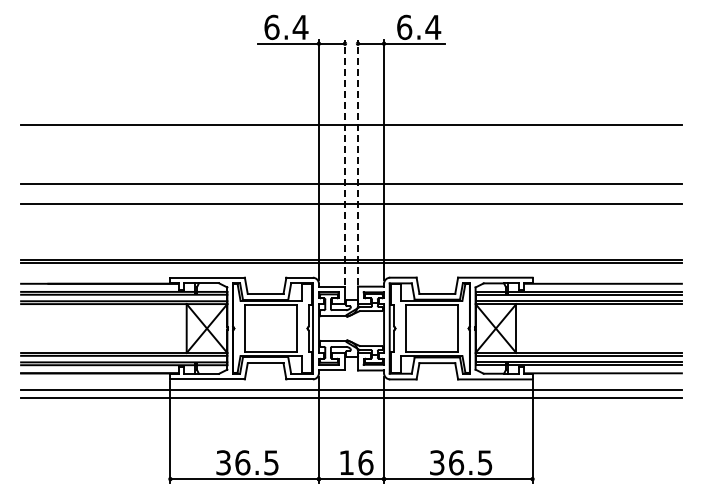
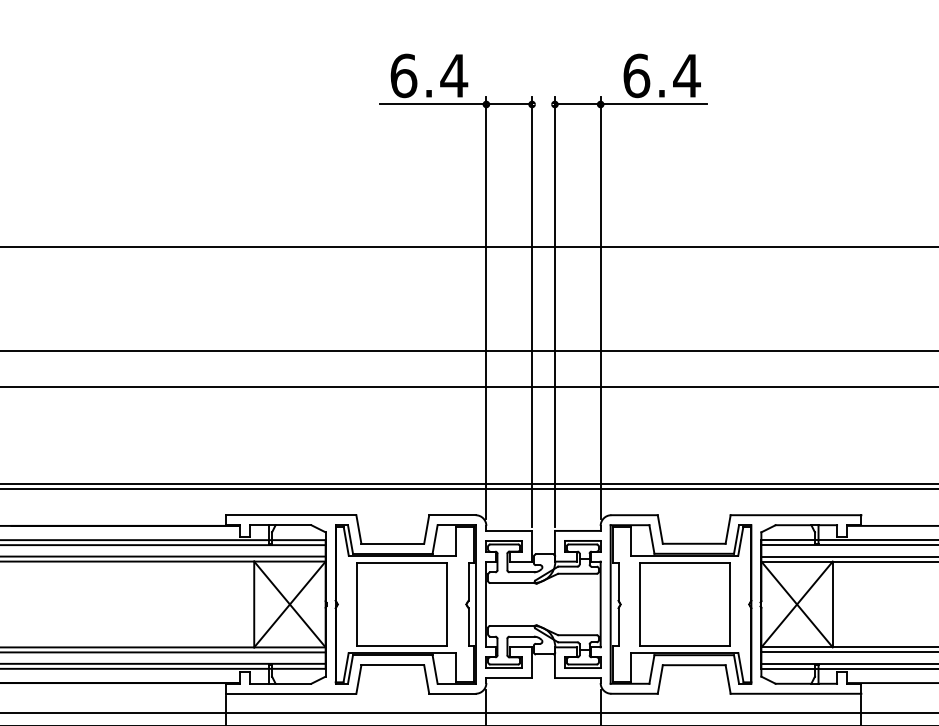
line: (344, 161) -> (531, 311), dashed -> solid
line: (358, 161) -> (555, 311), dashed -> solid

